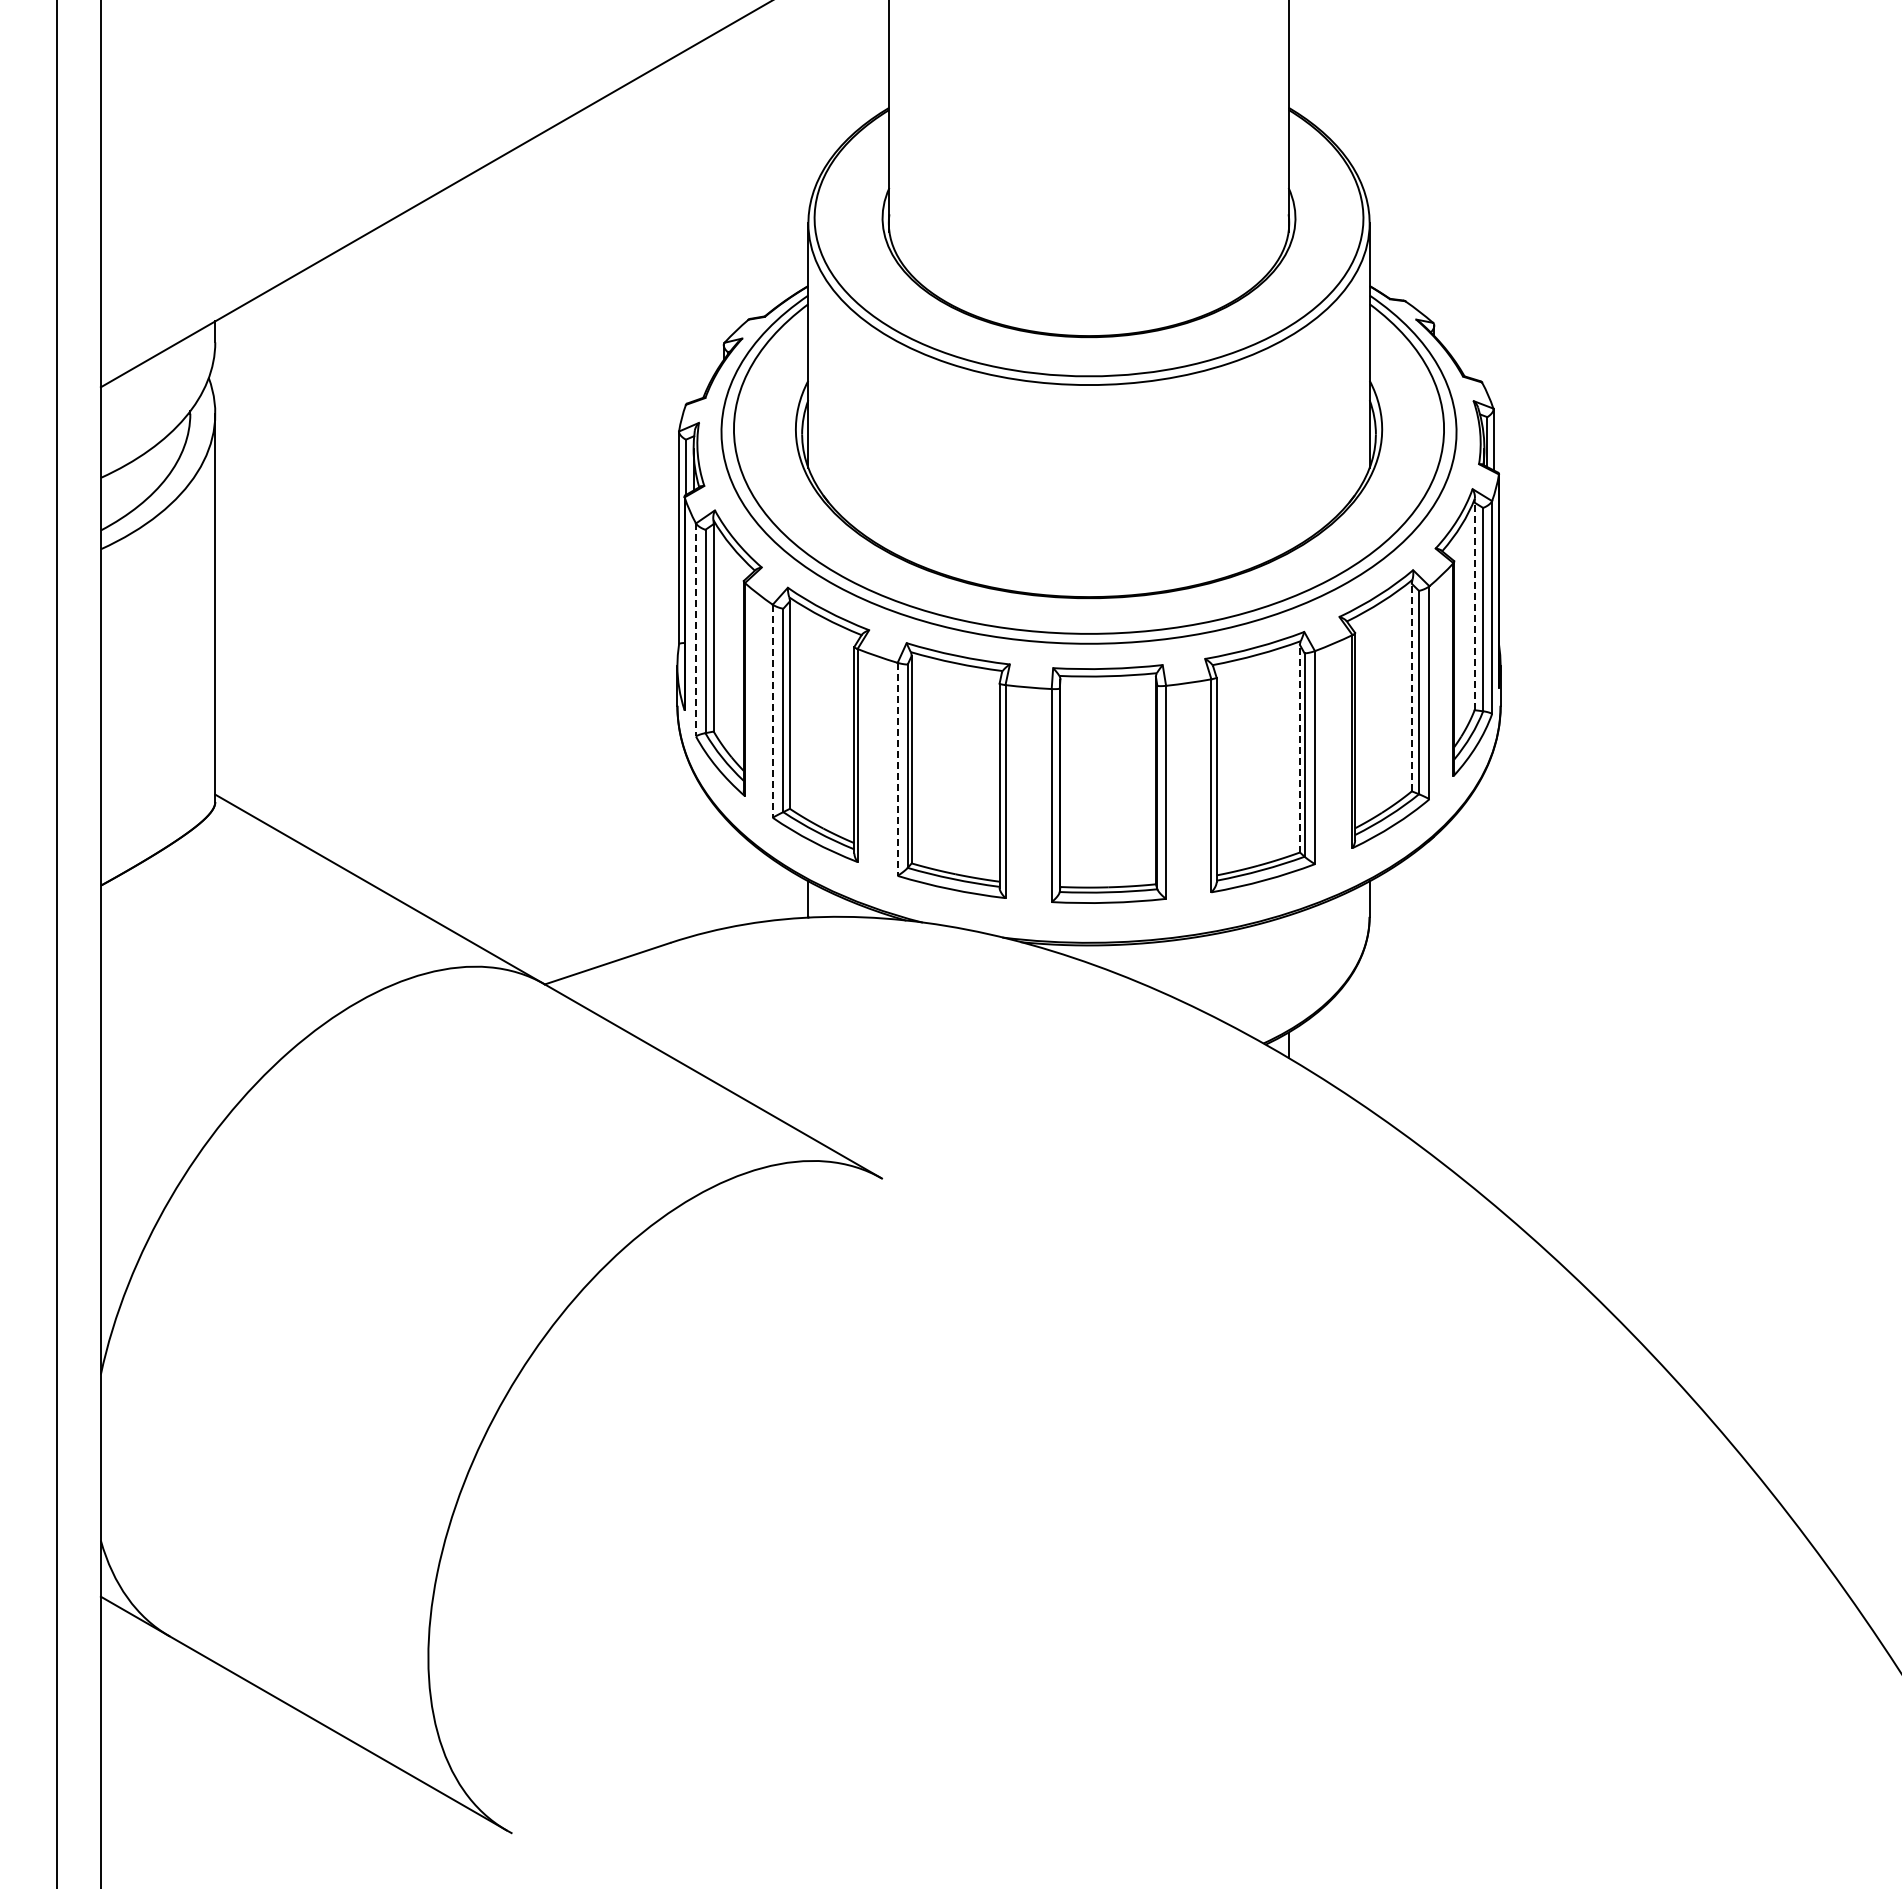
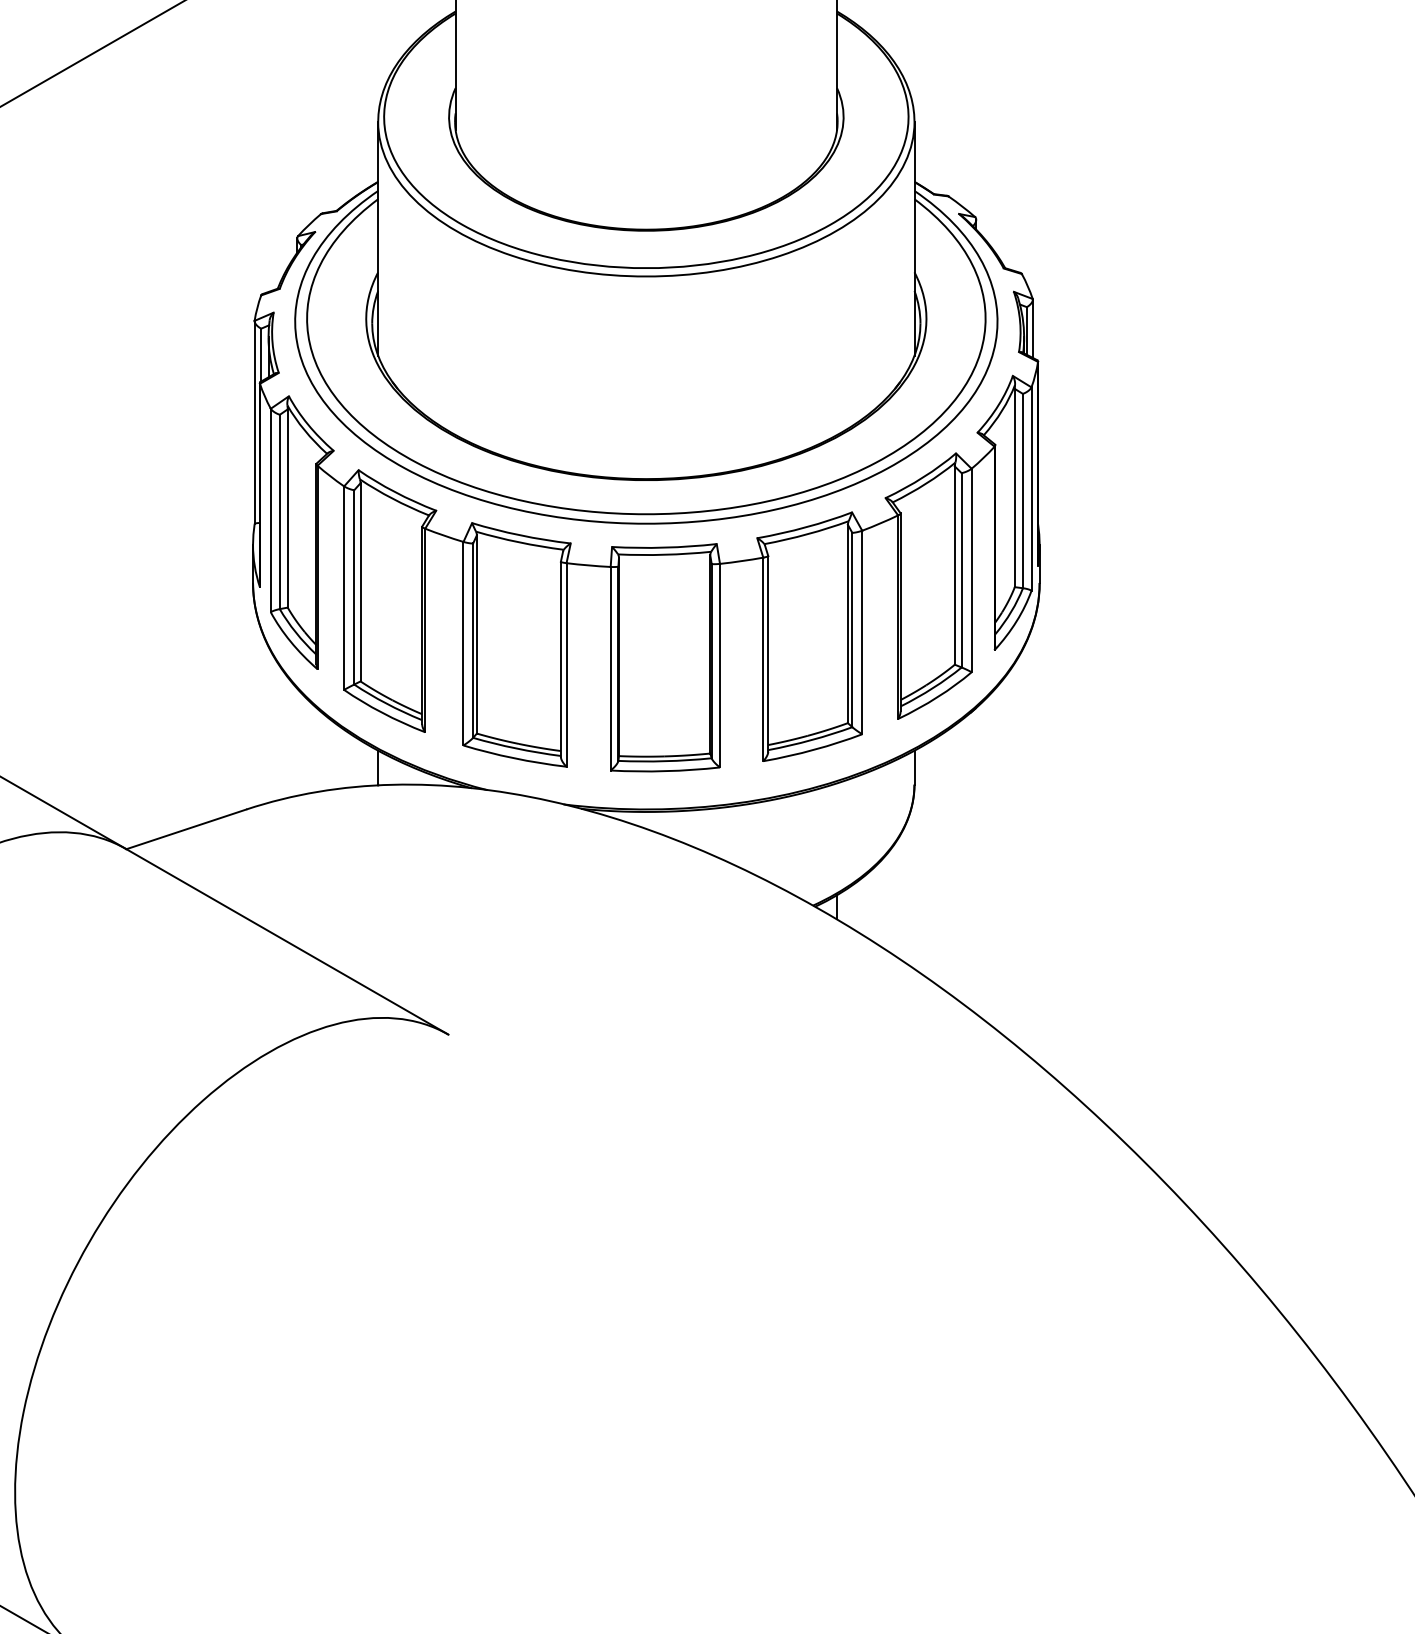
line: (1474, 606) -> (1014, 488), dashed -> solid
line: (695, 629) -> (270, 510), dashed -> solid
line: (1411, 687) -> (954, 565), dashed -> solid
line: (772, 711) -> (343, 588), dashed -> solid
line: (1299, 748) -> (847, 623), dashed -> solid
line: (897, 769) -> (463, 643), dashed -> solid

